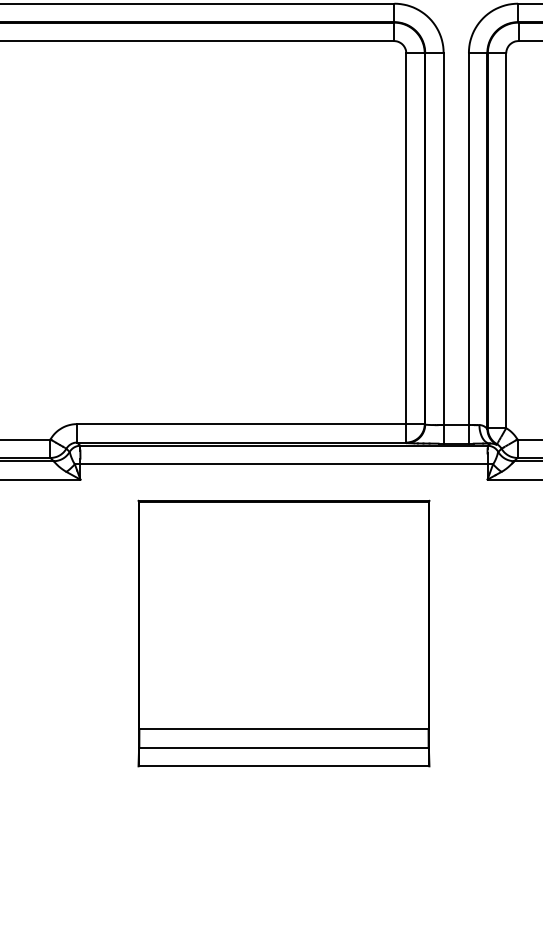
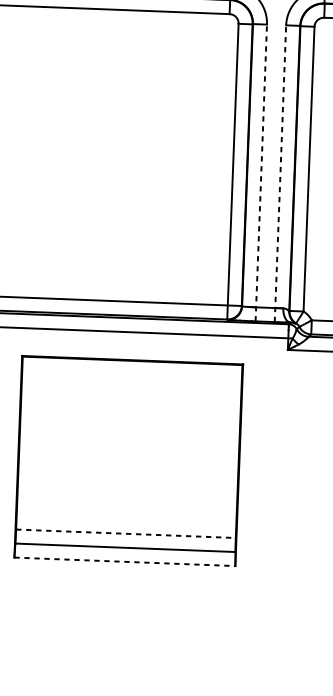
line: (443, 247) -> (261, 172), solid -> dashed
line: (468, 247) -> (280, 173), solid -> dashed
line: (283, 729) -> (125, 533), solid -> dashed
line: (284, 766) -> (125, 561), solid -> dashed

